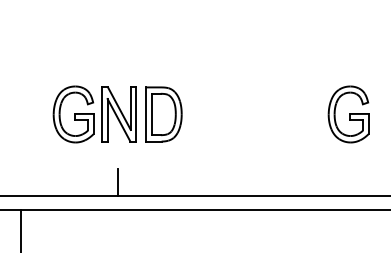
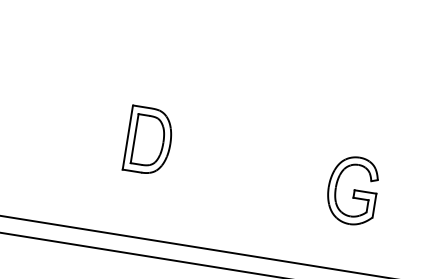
part: (94, 114) -> (66, 127), removed
part: (348, 114) -> (352, 190), moved
line: (117, 181) -> (81, 211), removed

